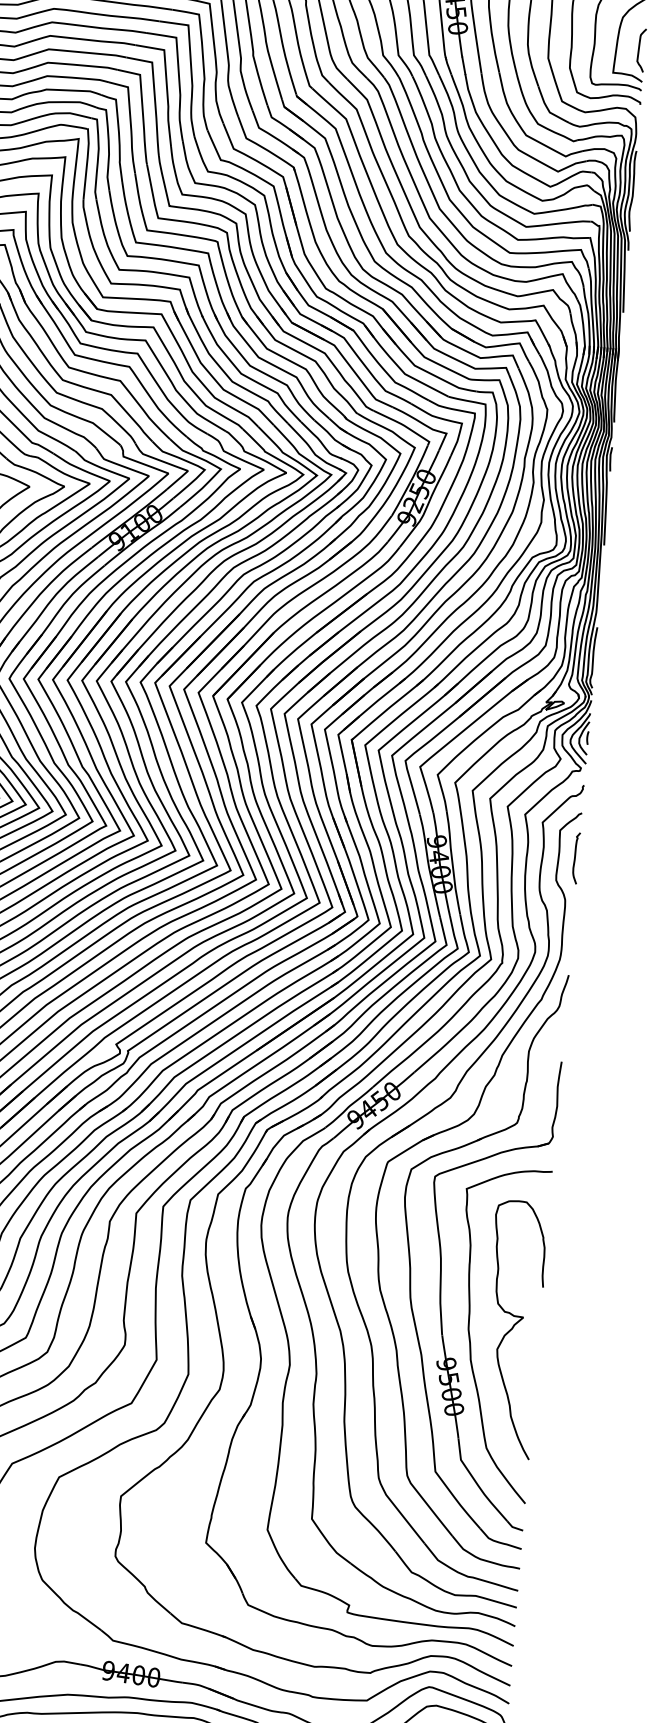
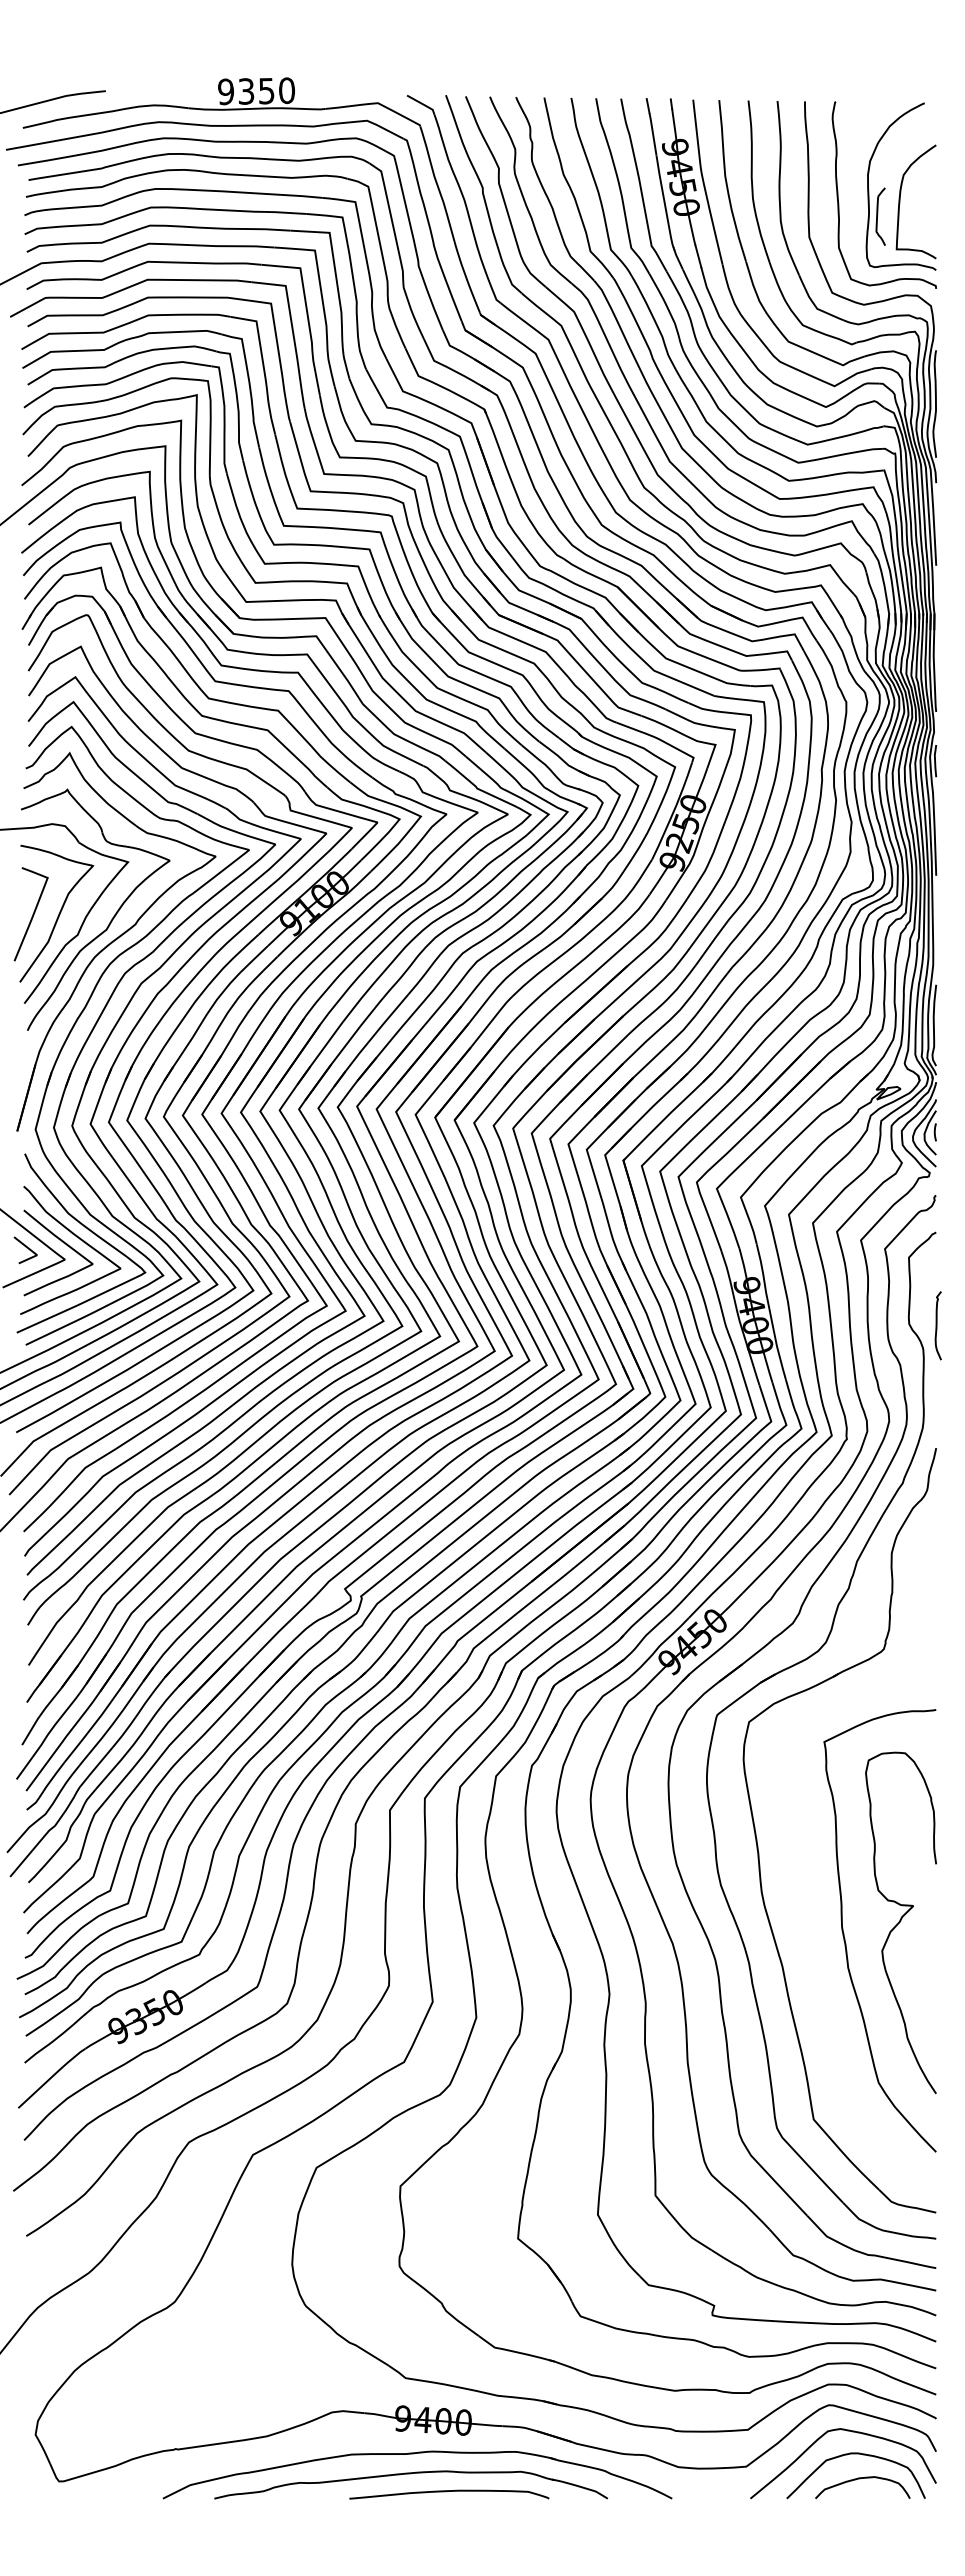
curve: (639, 48) -> (878, 214), moved
curve: (575, 858) -> (937, 1325), moved
part: (441, 1287) -> (801, 1875), removed

